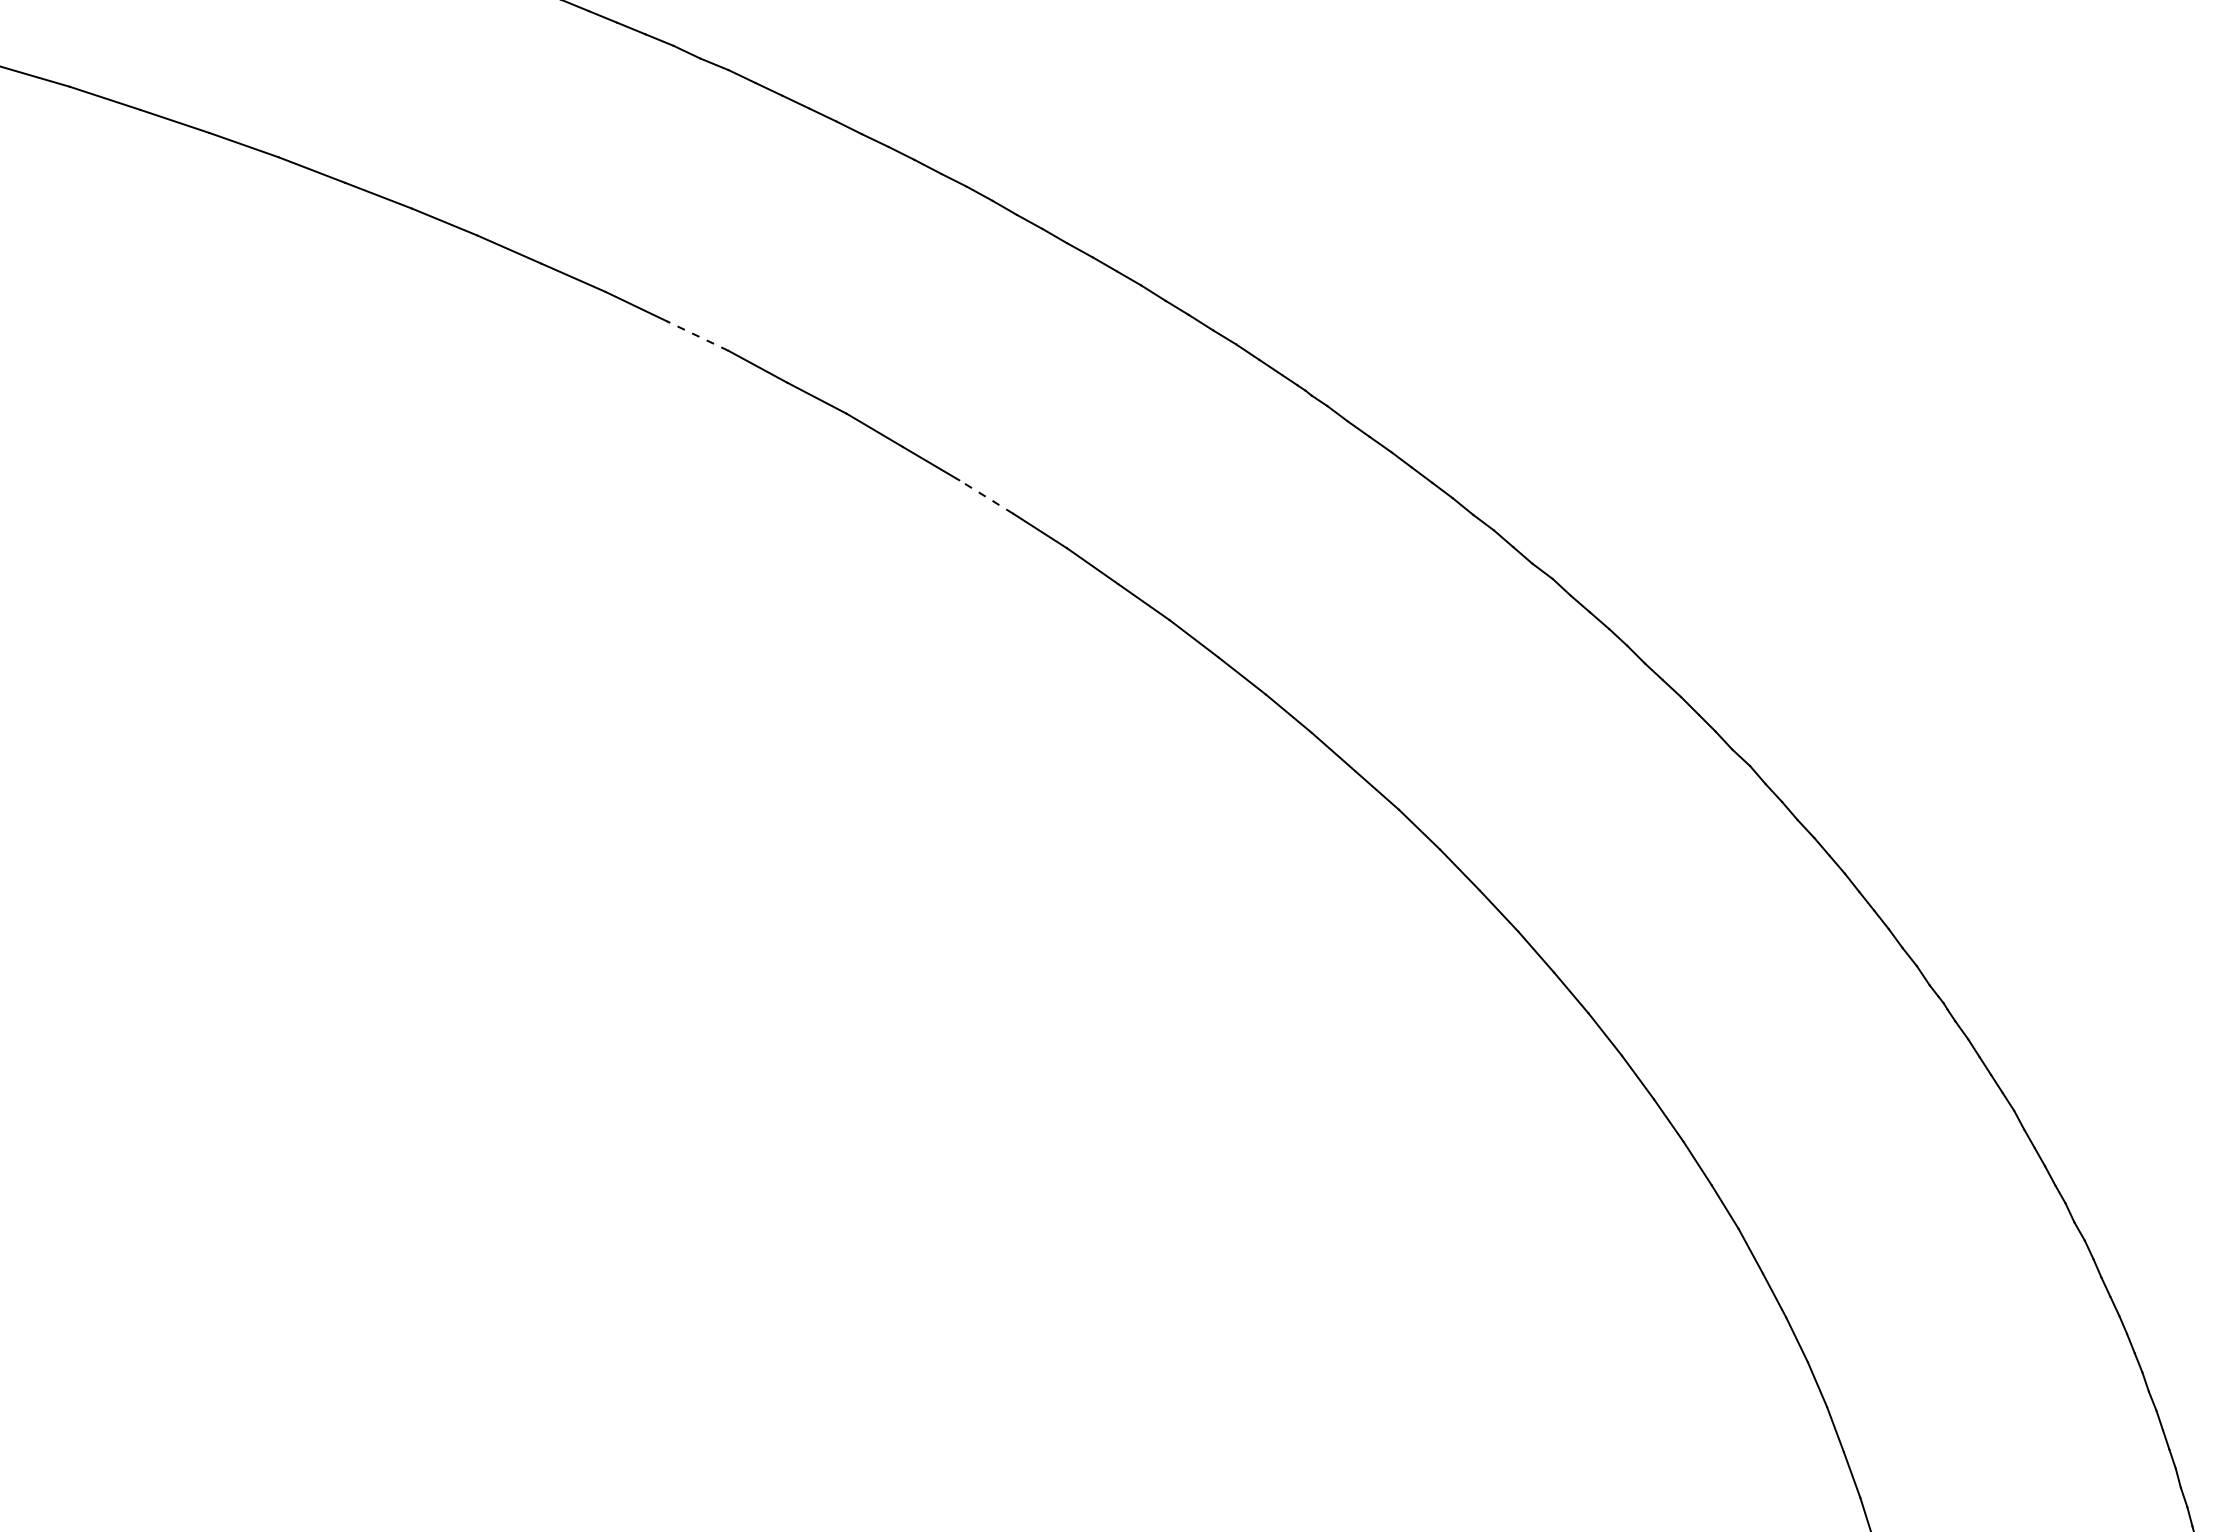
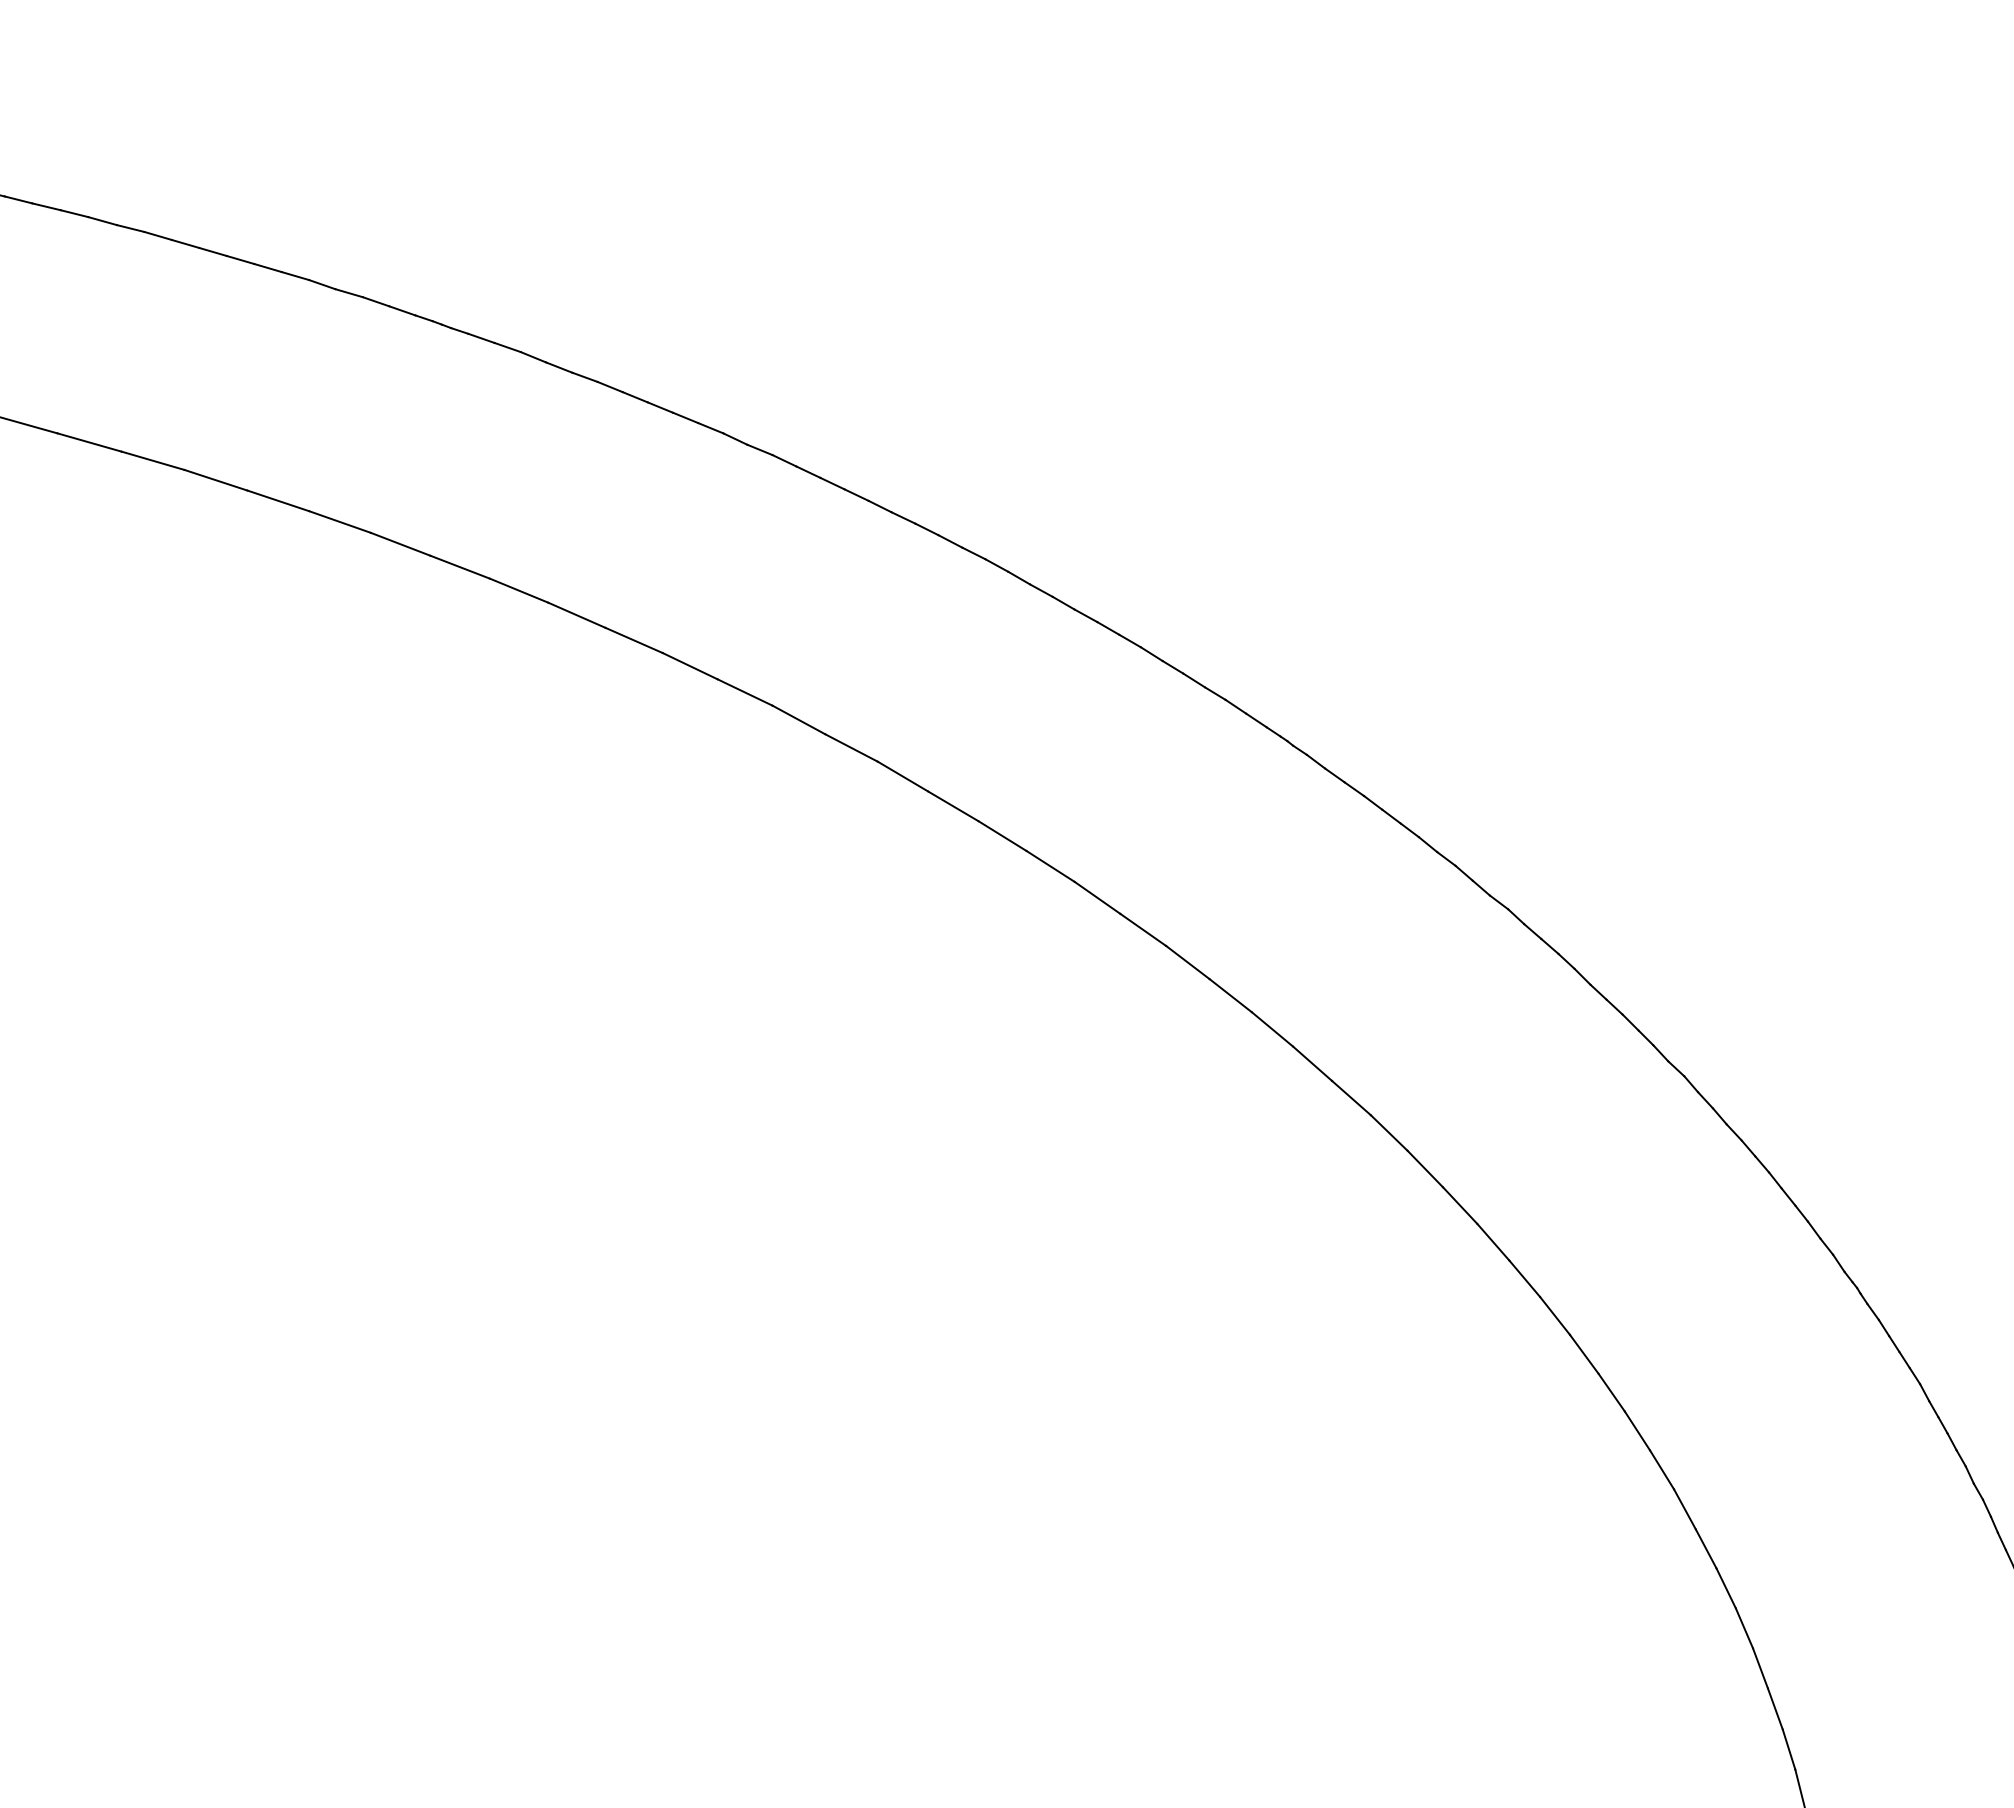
line: (697, 336) -> (744, 692), dashed -> solid
line: (986, 496) -> (1002, 835), dashed -> solid

